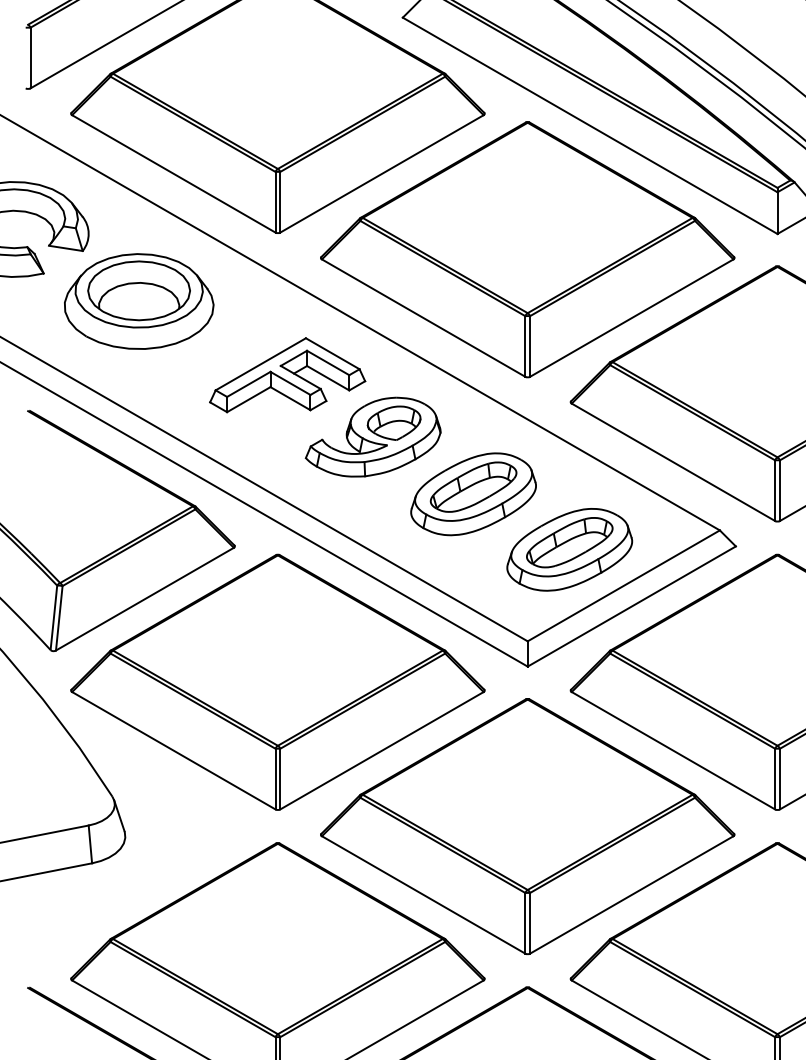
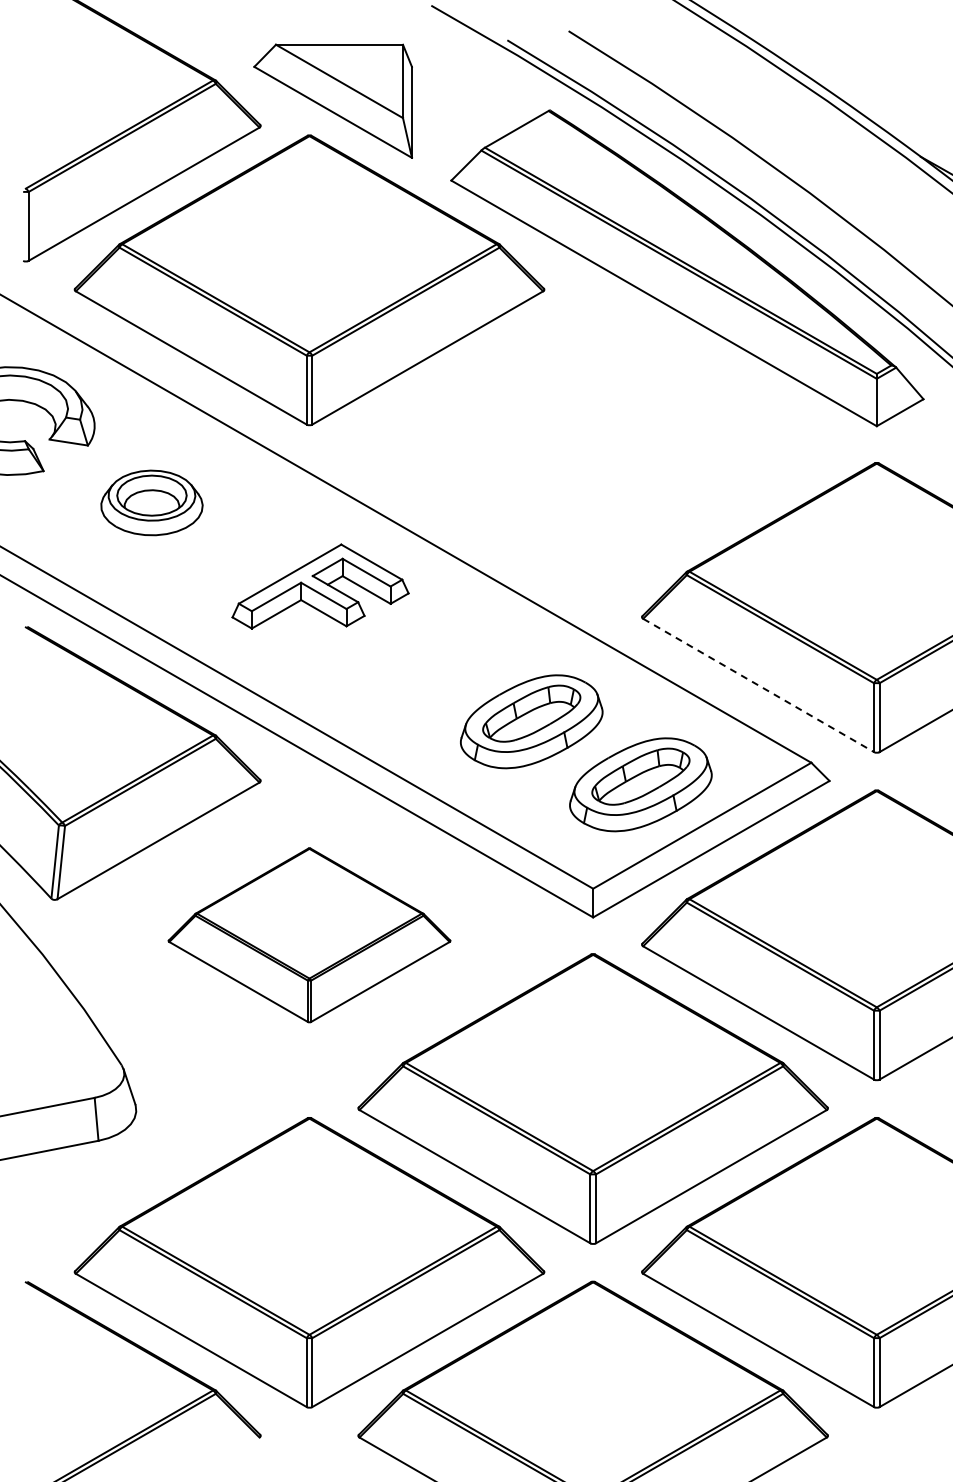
part: (527, 249) -> (592, 443), removed
part: (138, 301) -> (151, 502), size x0.6
part: (373, 436) -> (417, 656), removed
line: (674, 462) -> (759, 685), solid -> dashed
part: (277, 682) -> (309, 935), size x0.6

